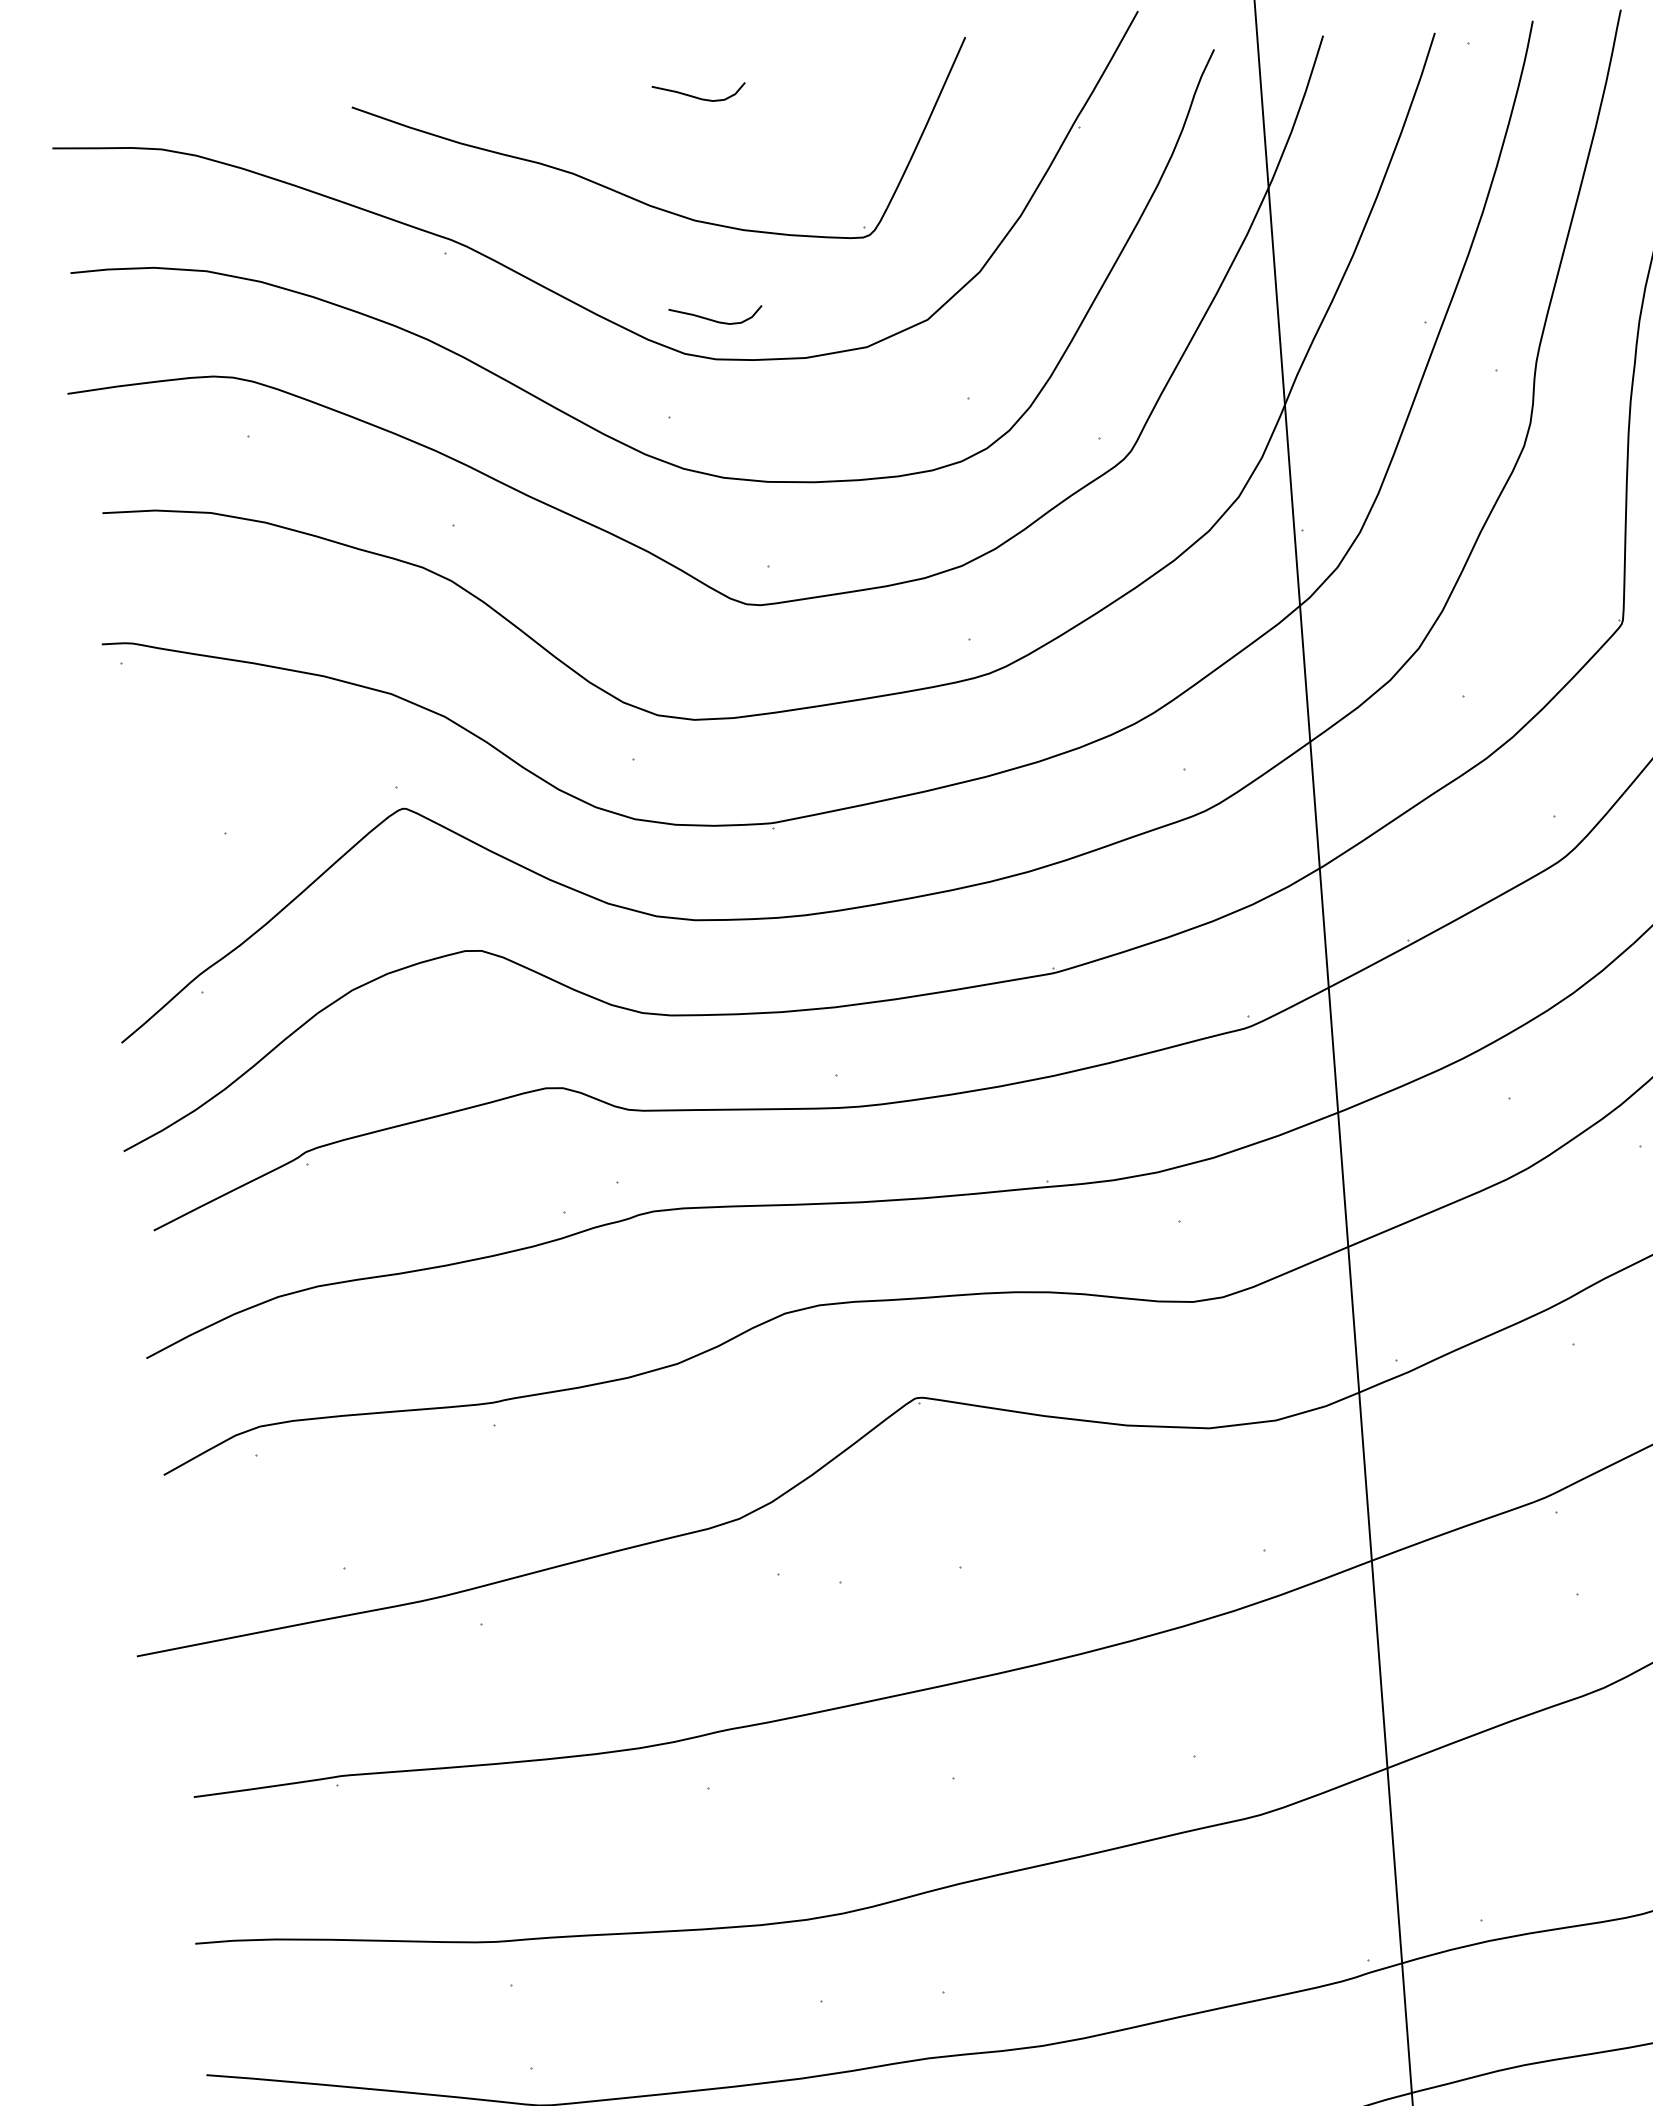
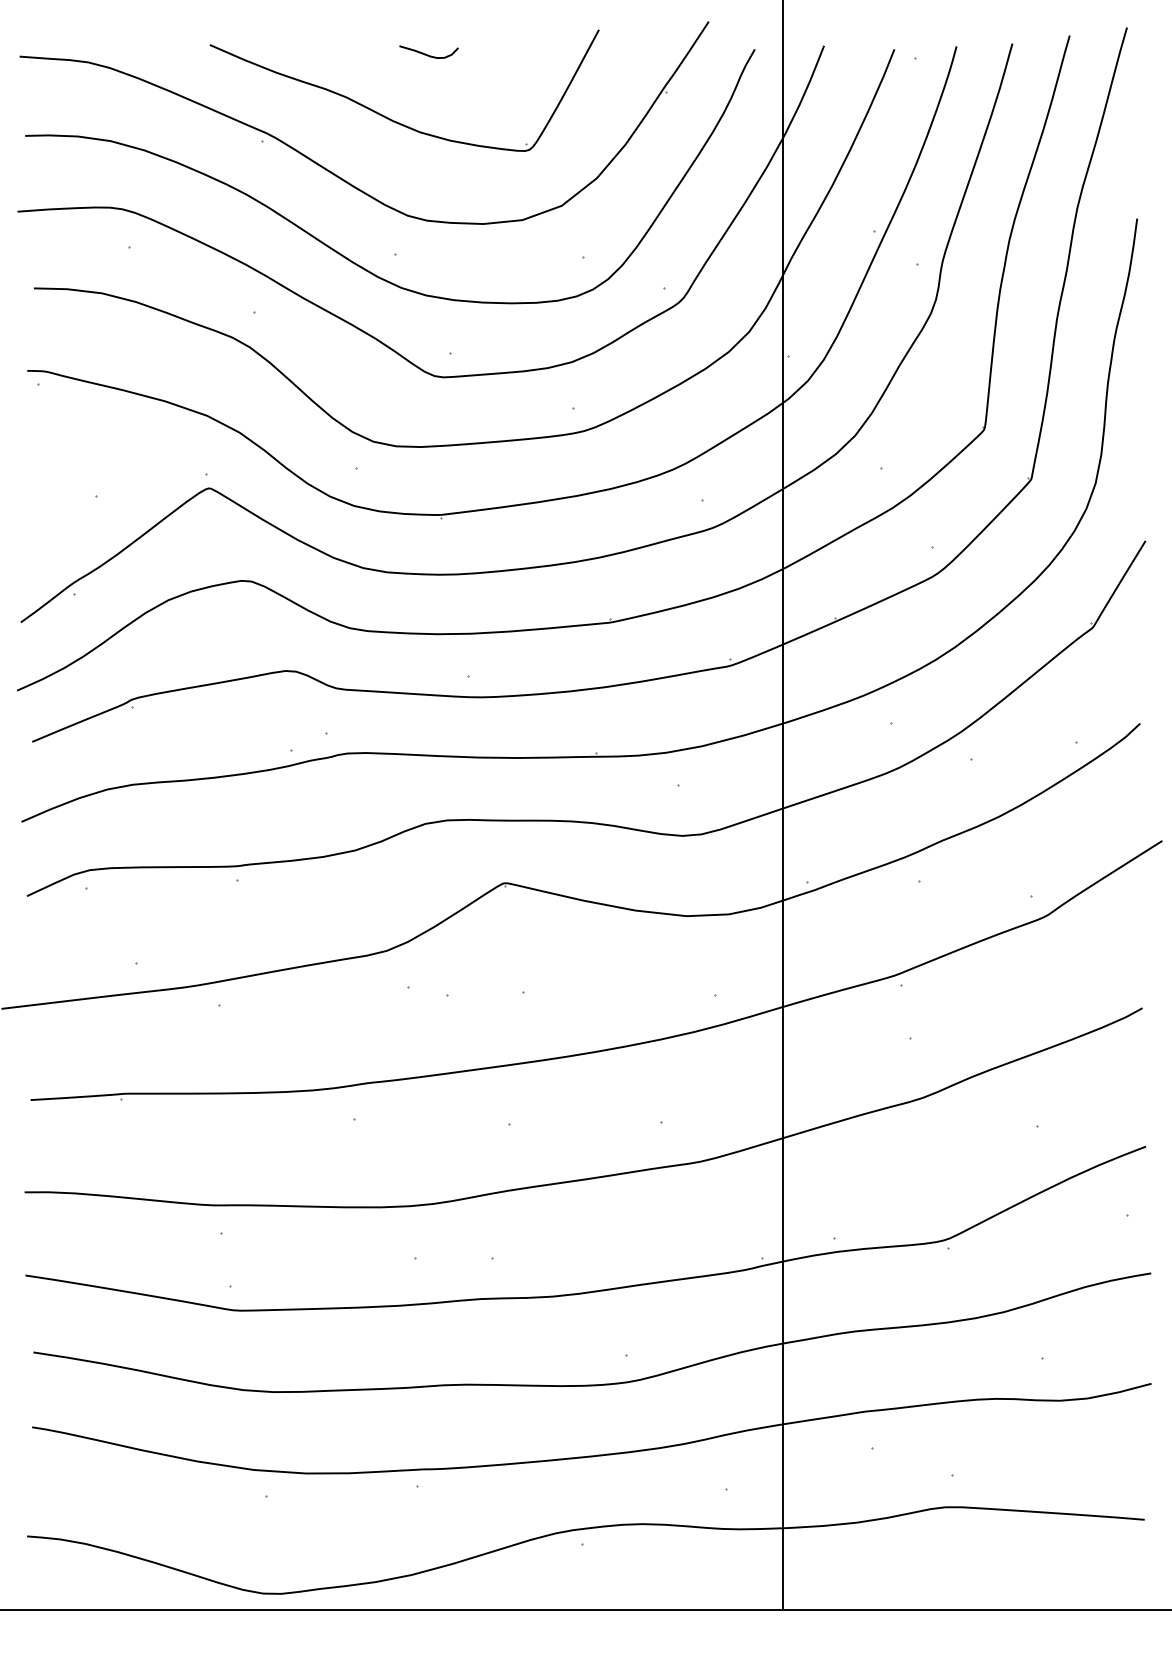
curve: (715, 319) -> (428, 195), removed

